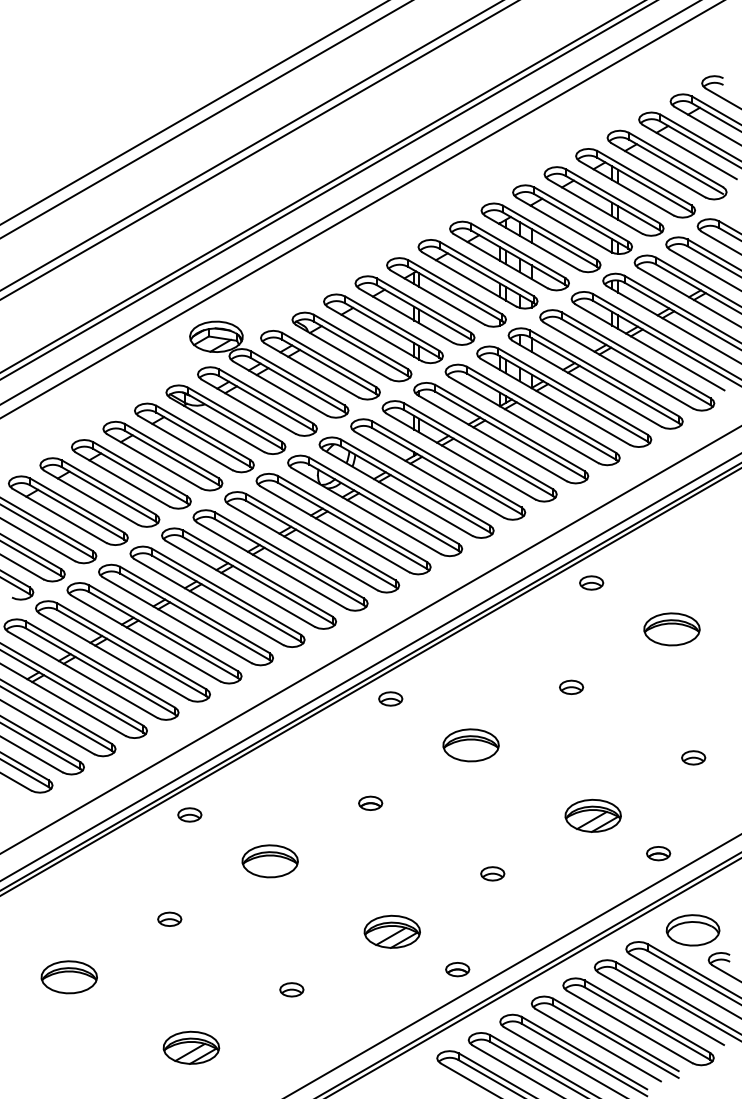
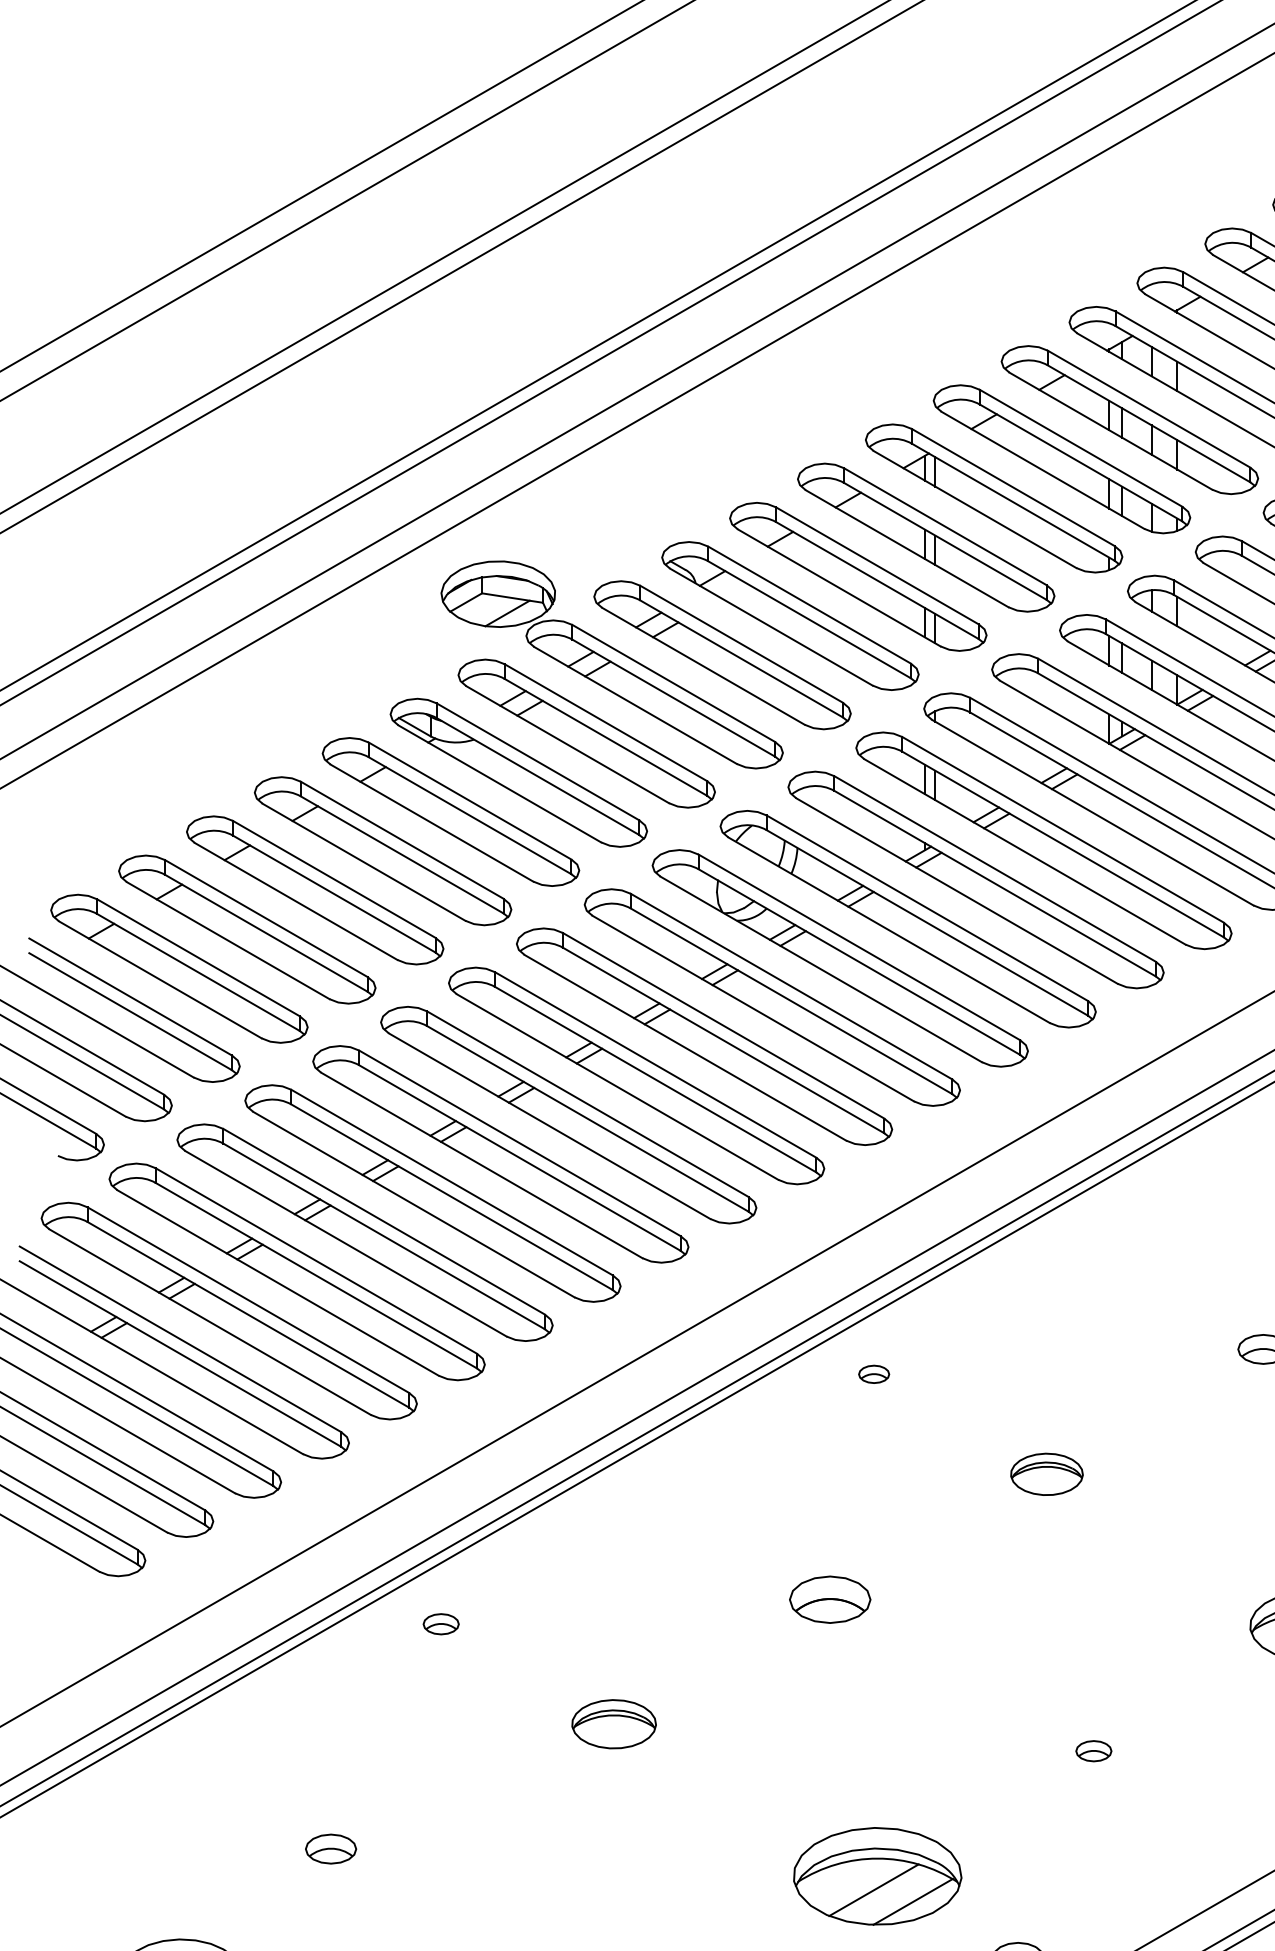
part: (390, 698) -> (873, 1373), size x0.6
part: (470, 745) -> (1045, 1474), size x0.6
part: (370, 802) -> (830, 1597), size x1.6
part: (189, 814) -> (440, 1623), size x0.7
part: (269, 861) -> (612, 1724), size x0.7
part: (492, 873) -> (1093, 1750), size x0.7
part: (169, 918) -> (330, 1847), moved
part: (391, 931) -> (875, 1875), size x1.4

